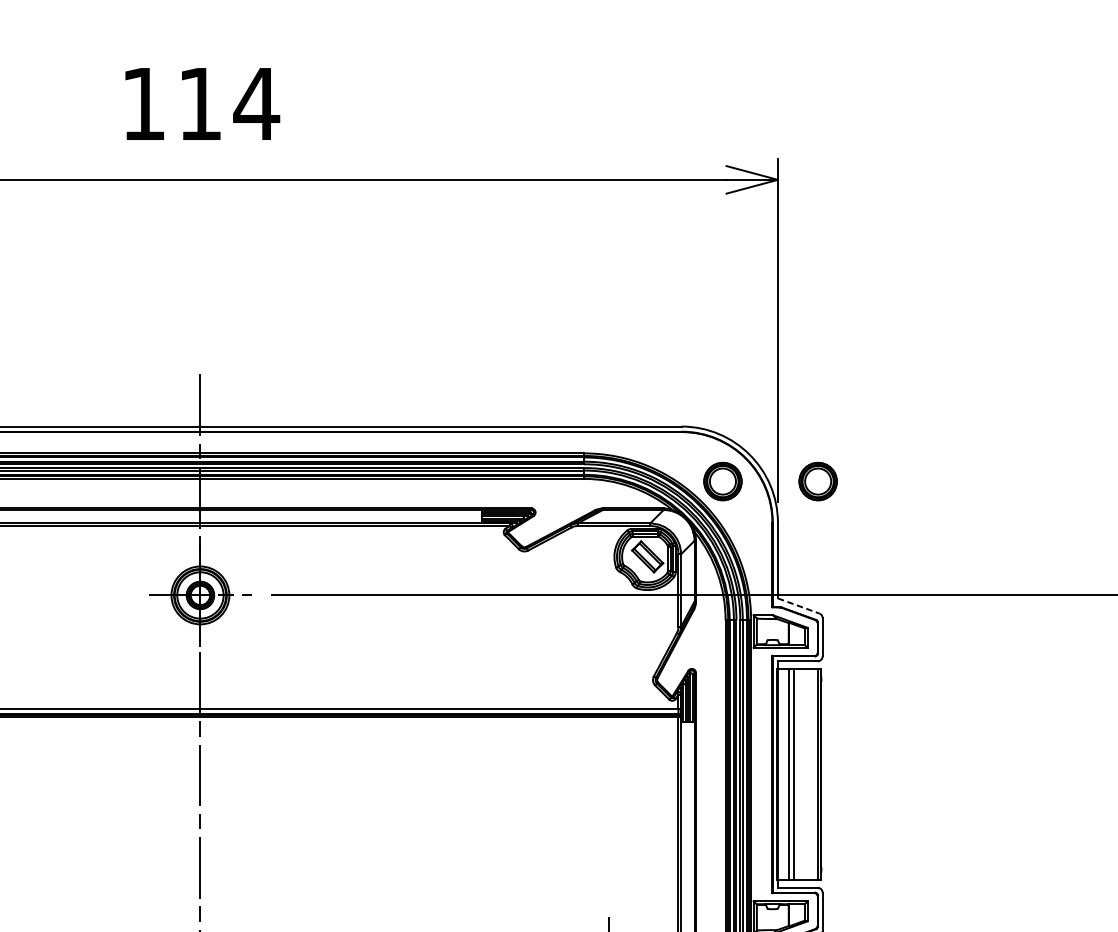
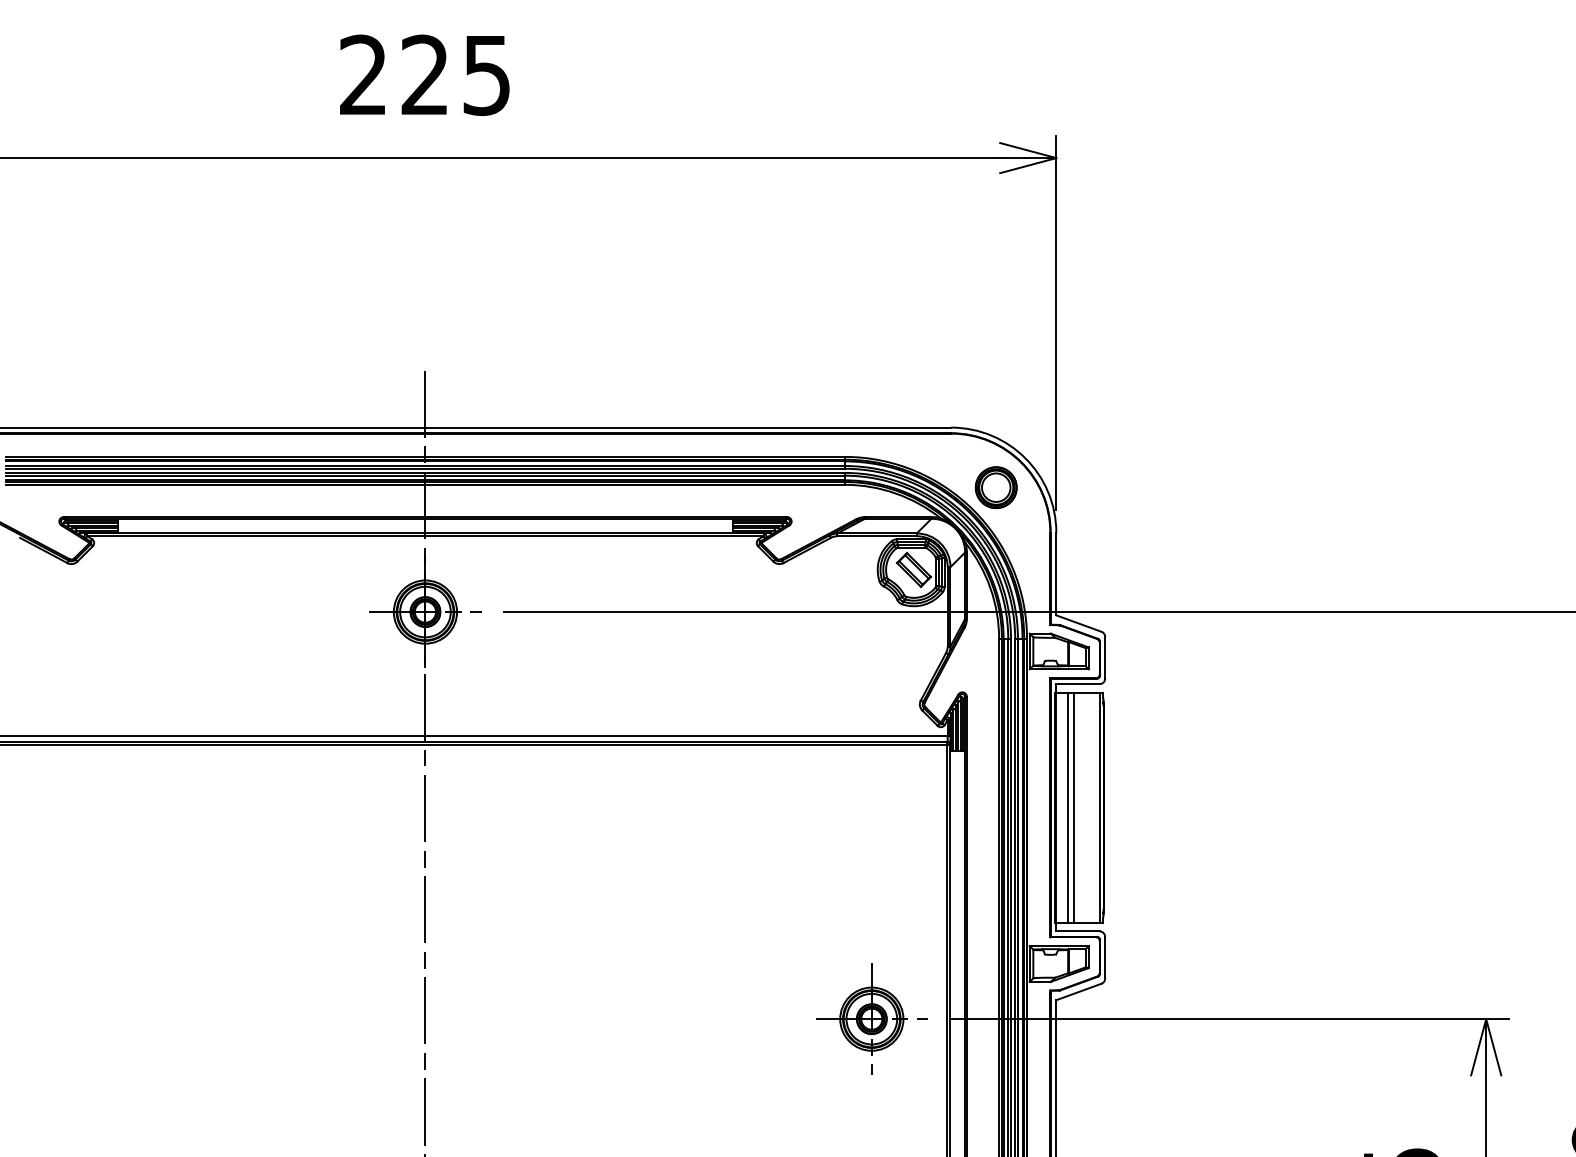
text: (201, 104) -> (426, 75), 114 -> 225
part: (817, 481) -> (1099, 487), removed
line: (799, 605) -> (1079, 623), dashed -> solid

